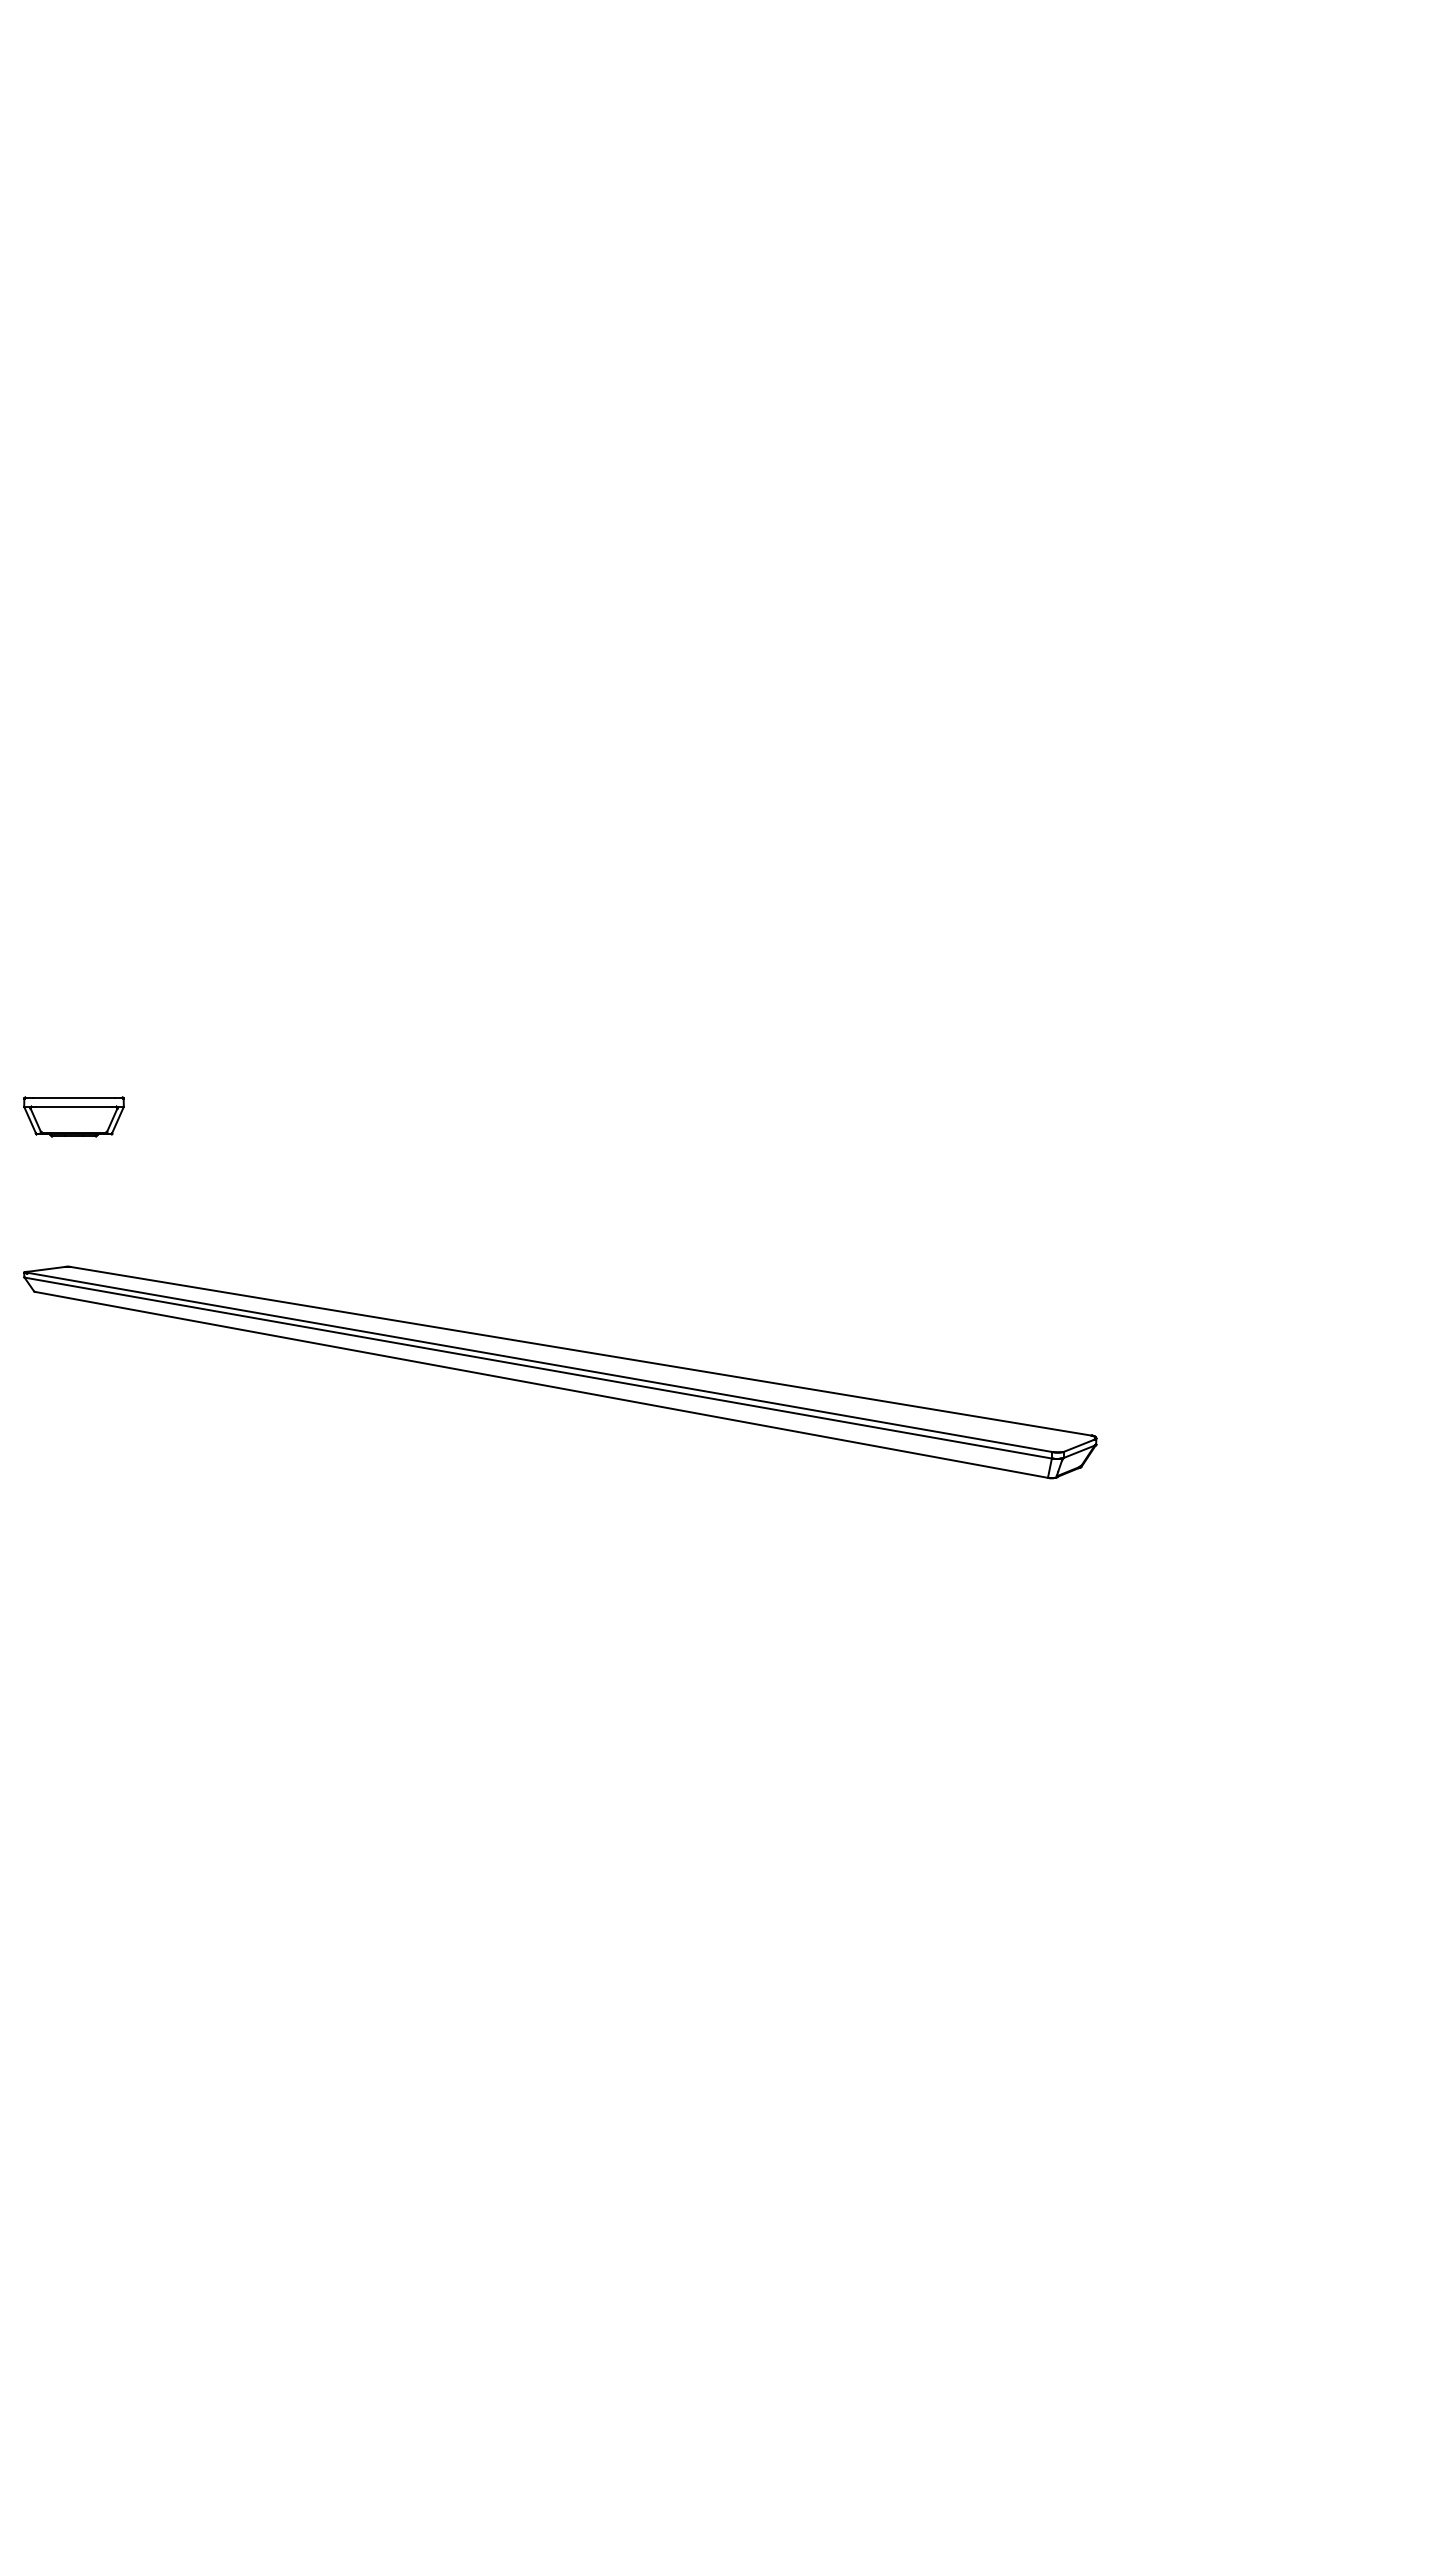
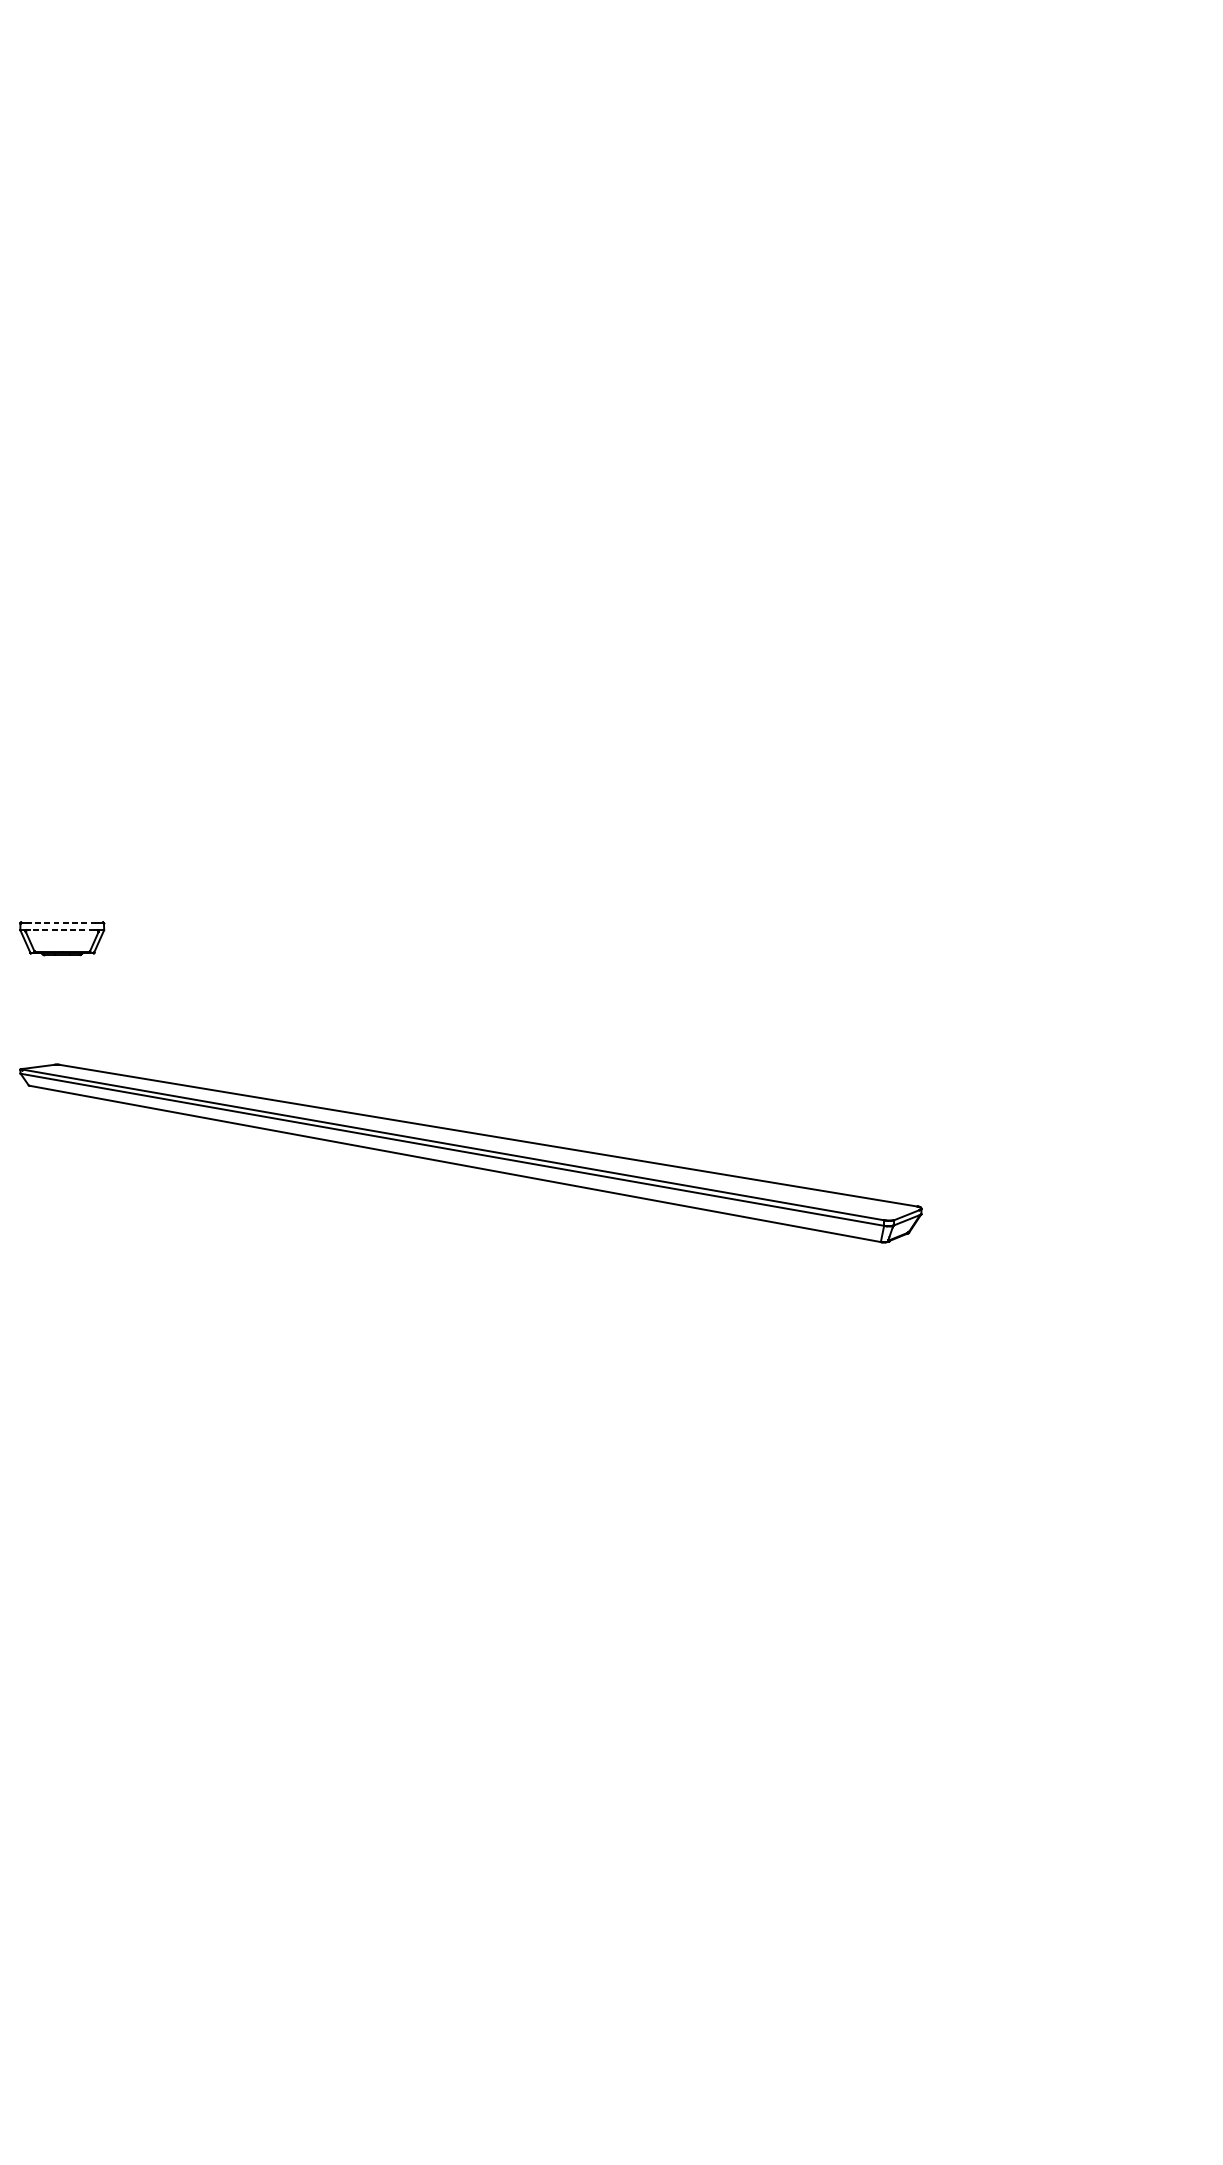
line: (74, 1097) -> (62, 922), solid -> dashed
line: (73, 1106) -> (61, 929), solid -> dashed

